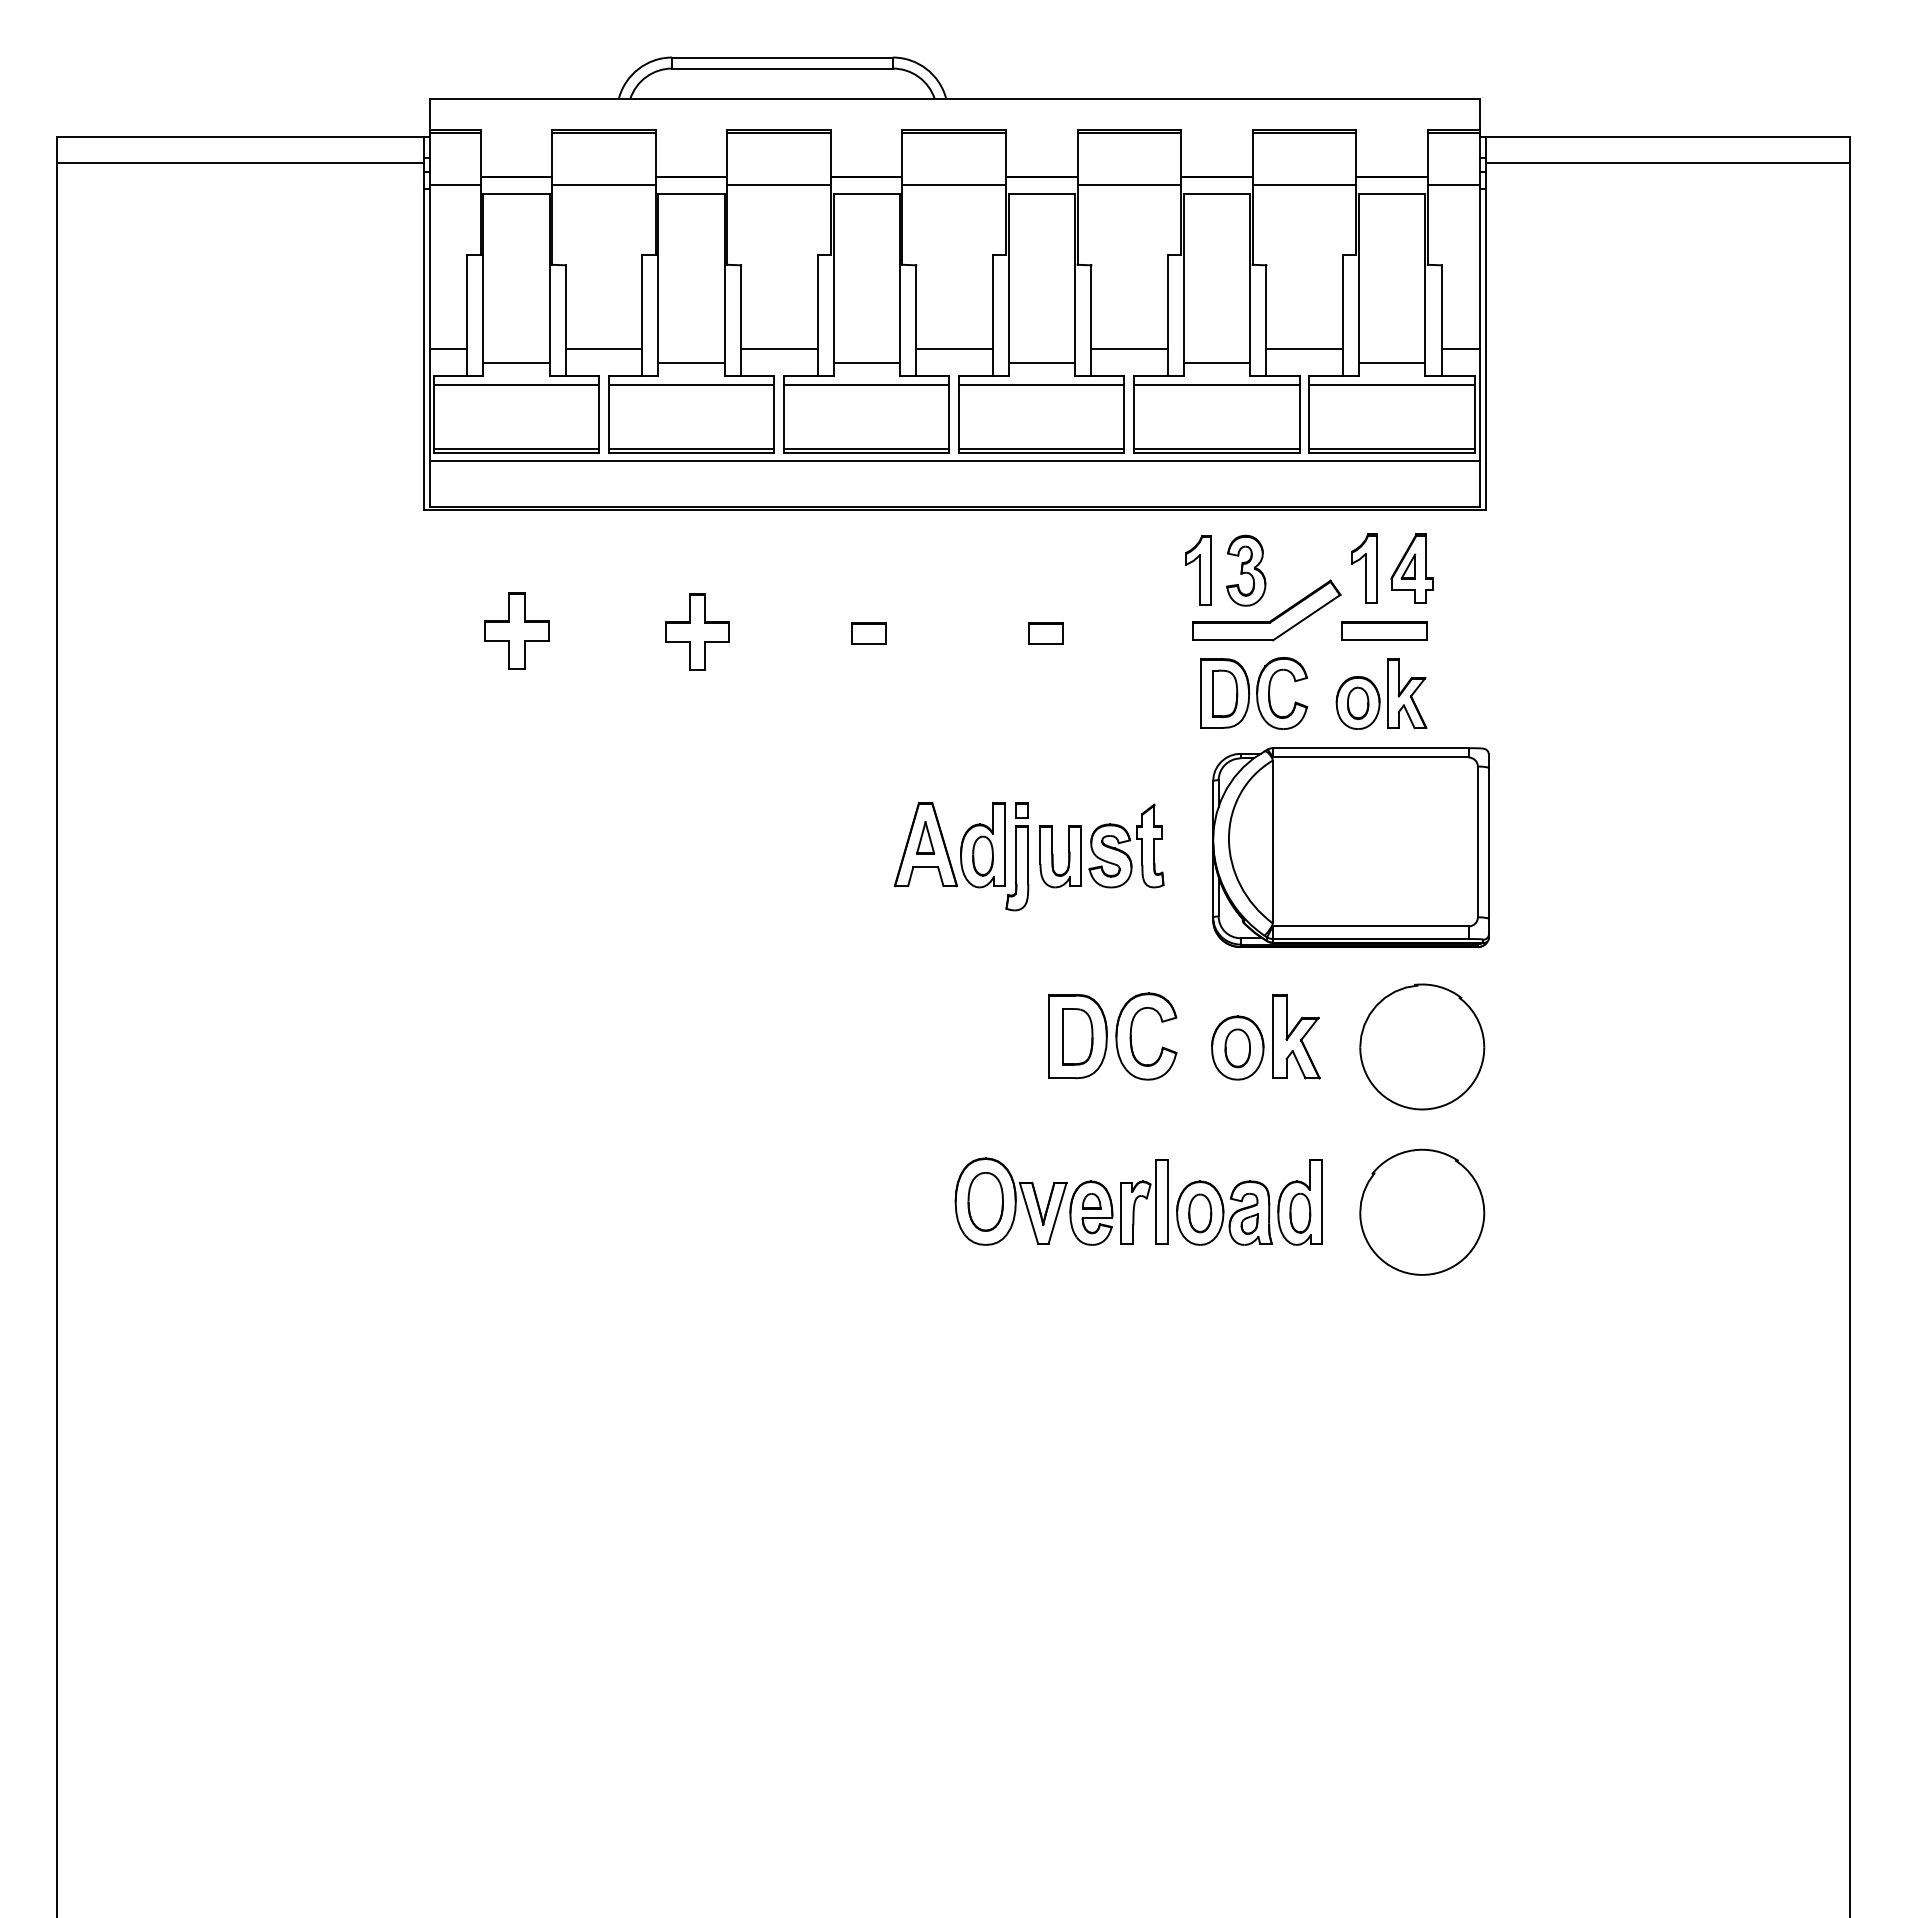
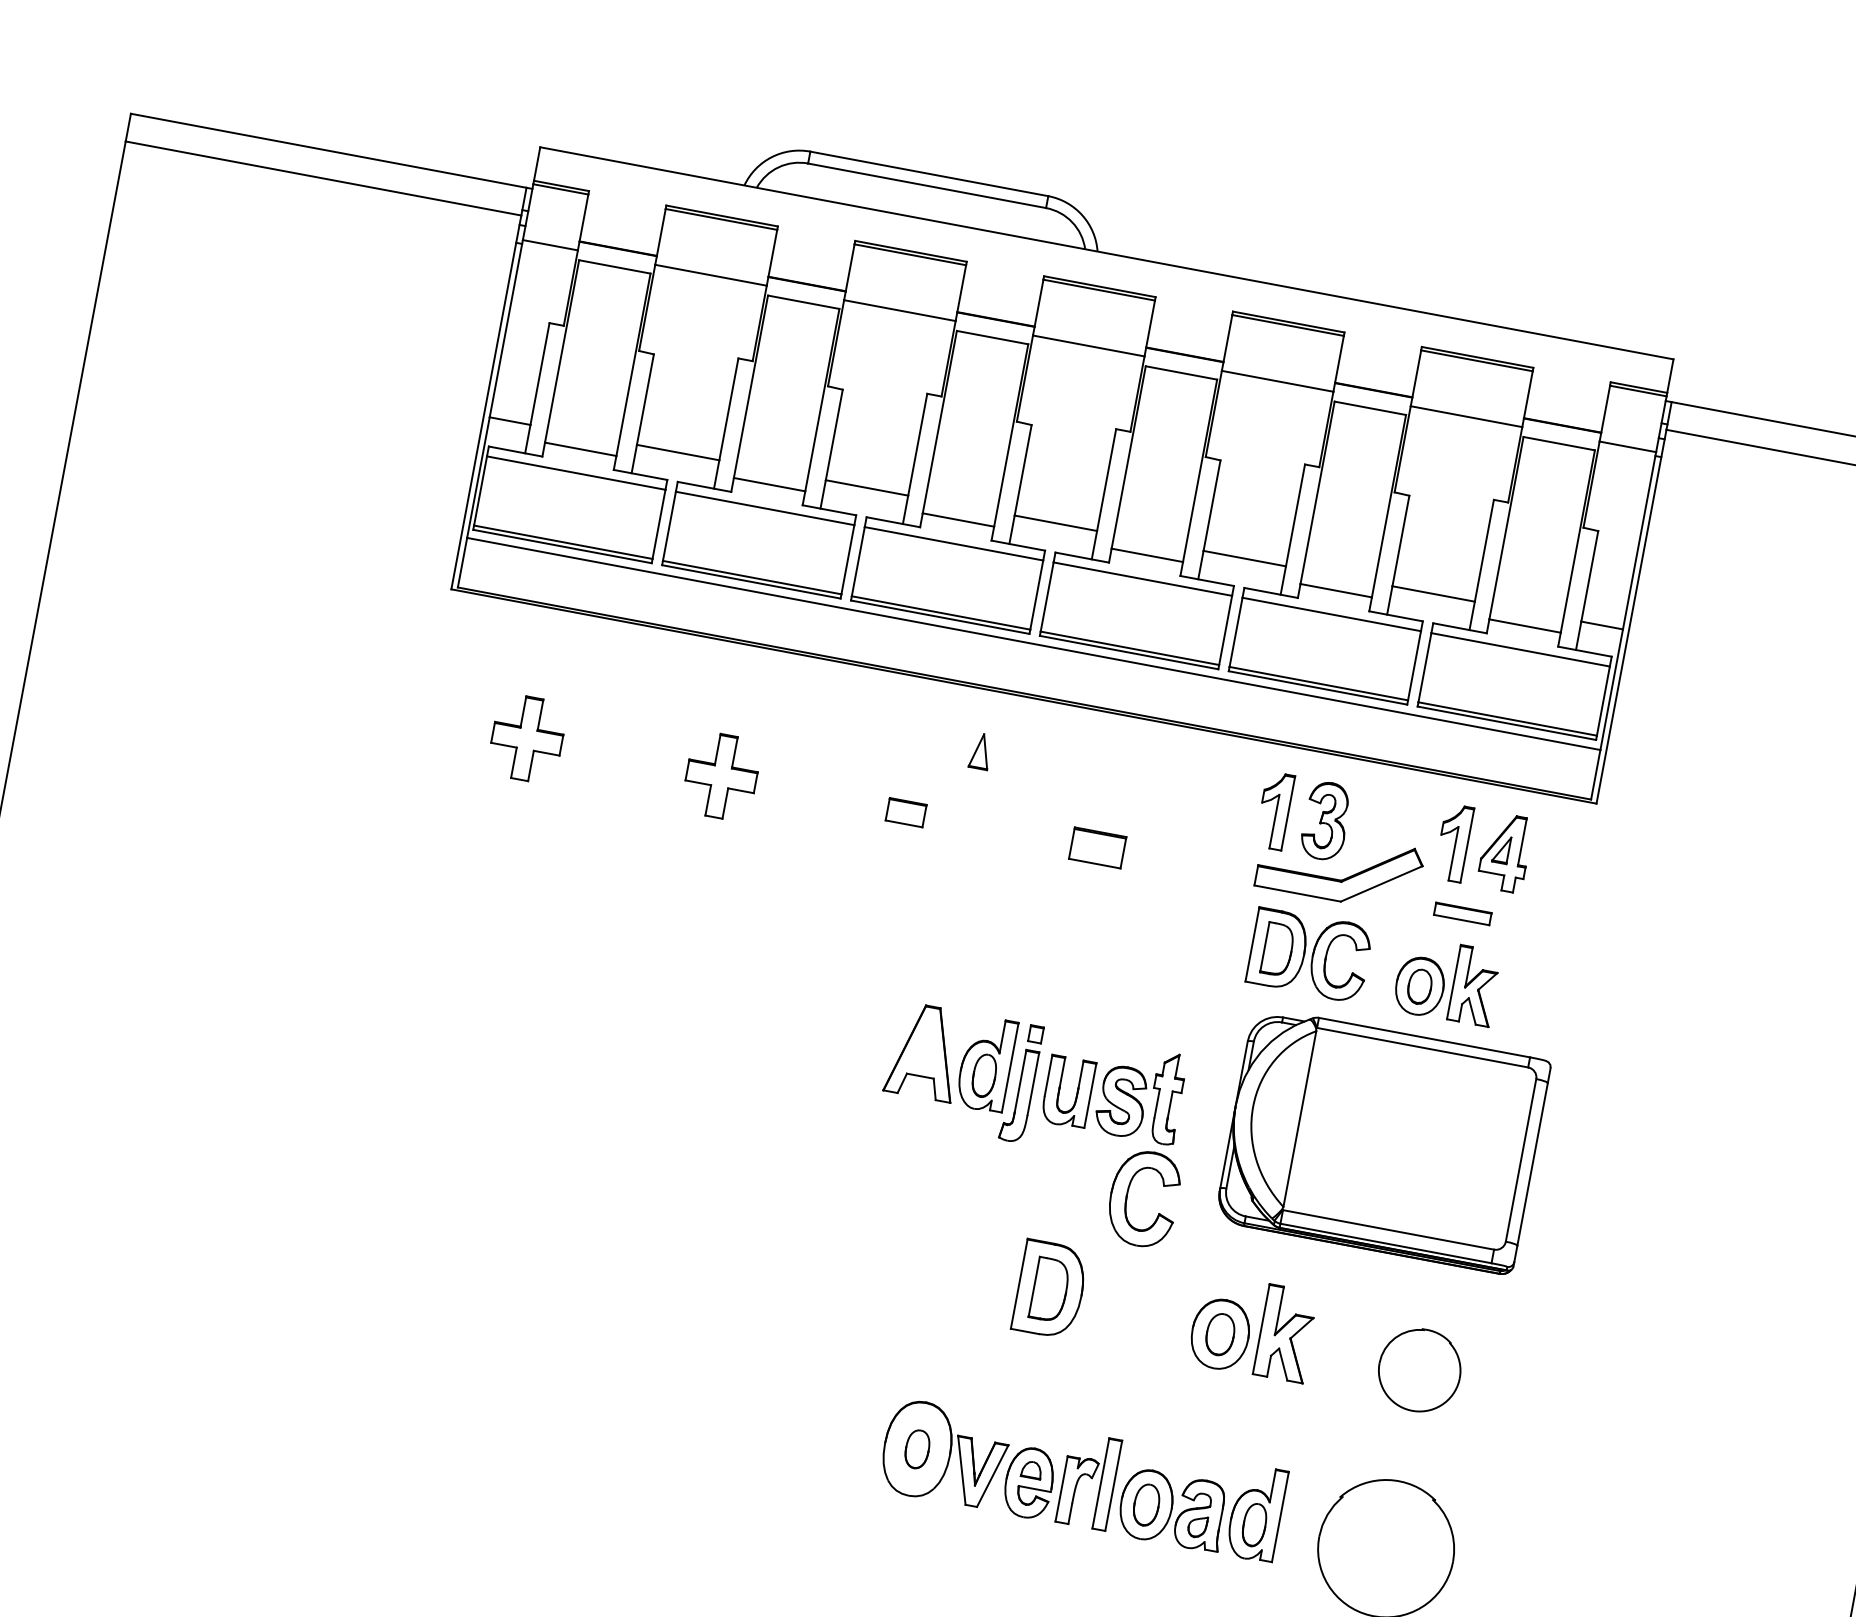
part: (1384, 630) -> (1462, 913), size x0.6
part: (1045, 633) -> (1096, 848), size x1.4
part: (925, 837) -> (981, 750), moved
part: (1131, 1036) -> (1127, 1195), moved
part: (1422, 1046) -> (1420, 1369), size x0.6
part: (985, 1201) -> (917, 1448), size x0.6

